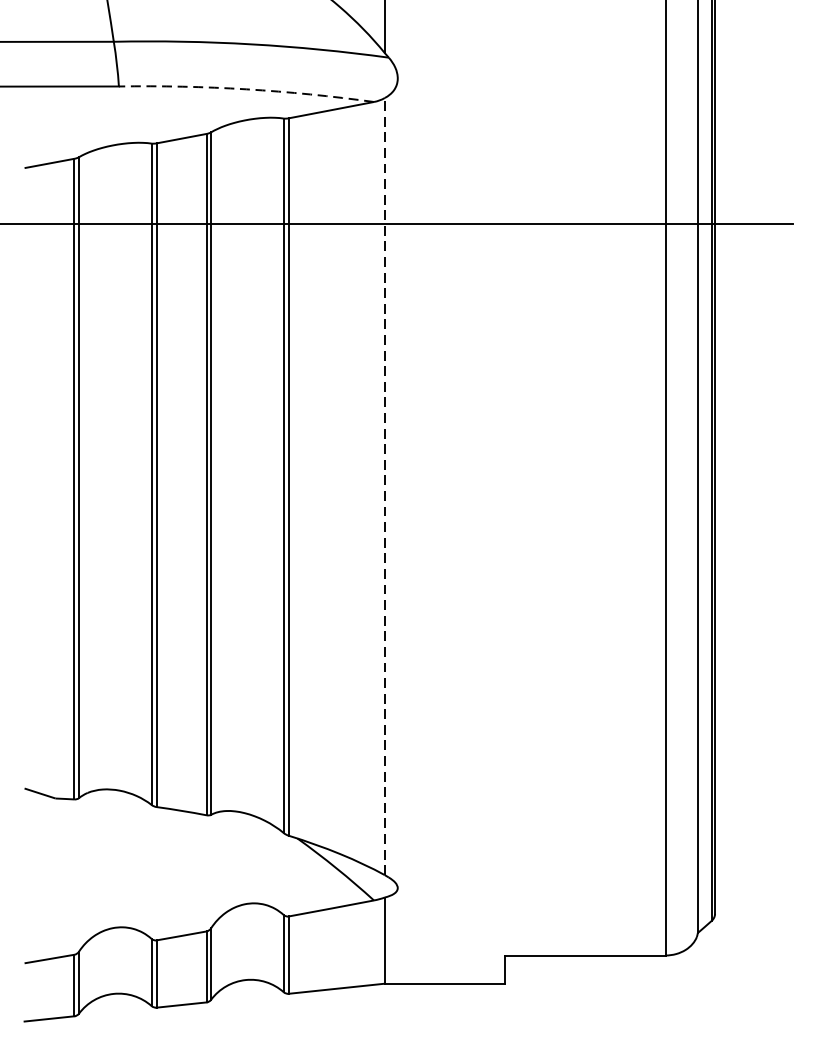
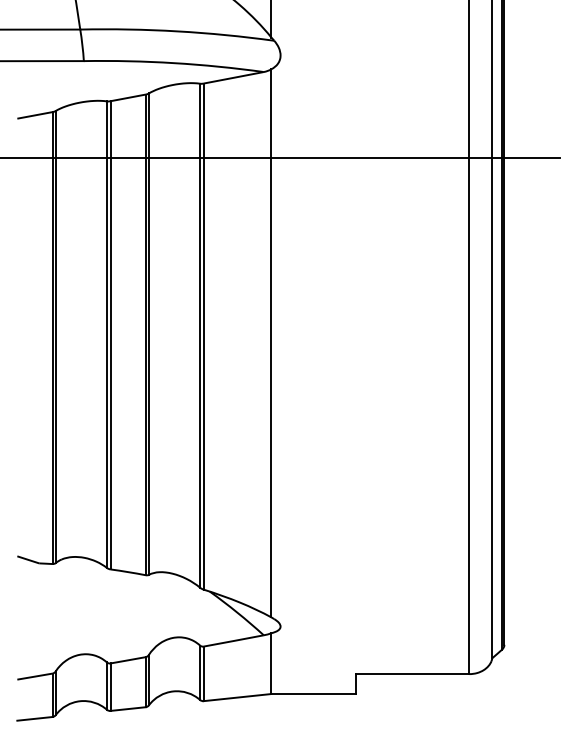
arc: (247, 89) -> (174, 63), dashed -> solid
line: (384, 485) -> (271, 342), dashed -> solid

